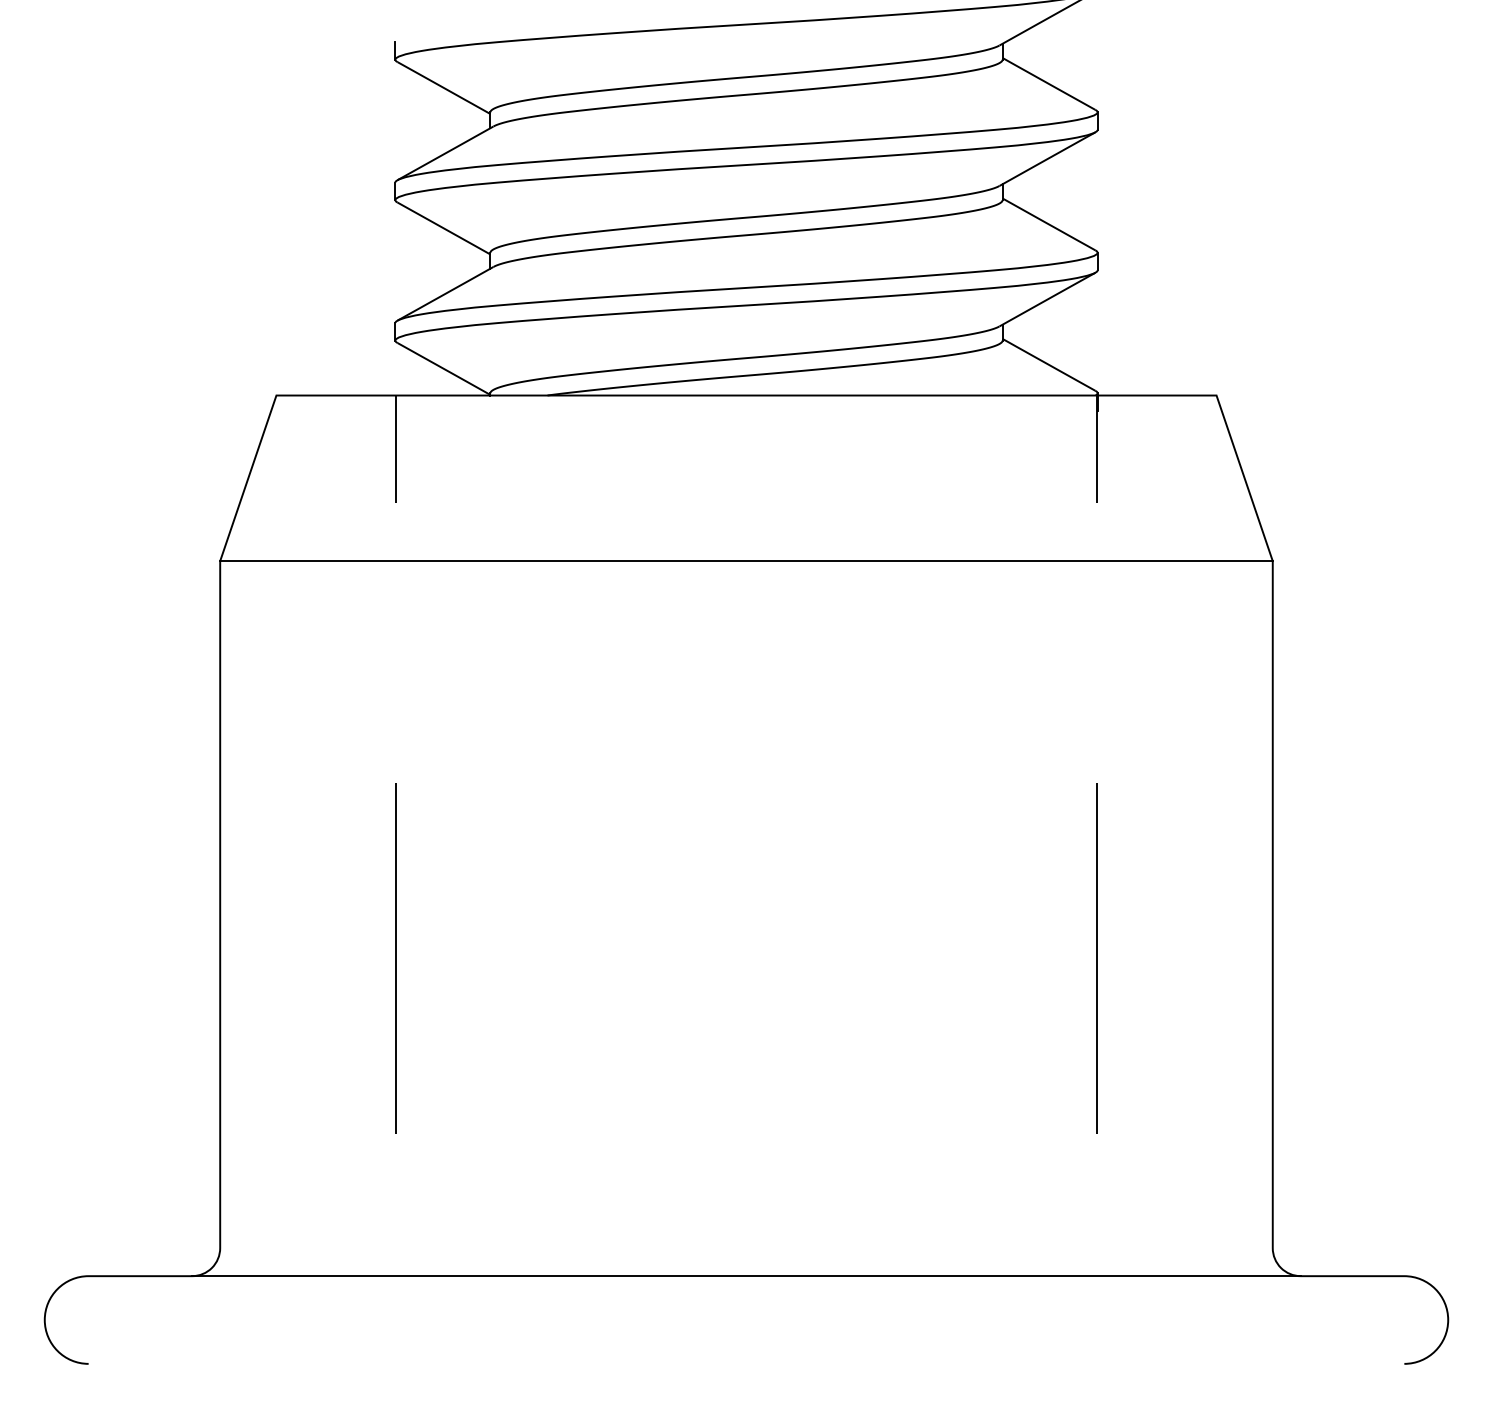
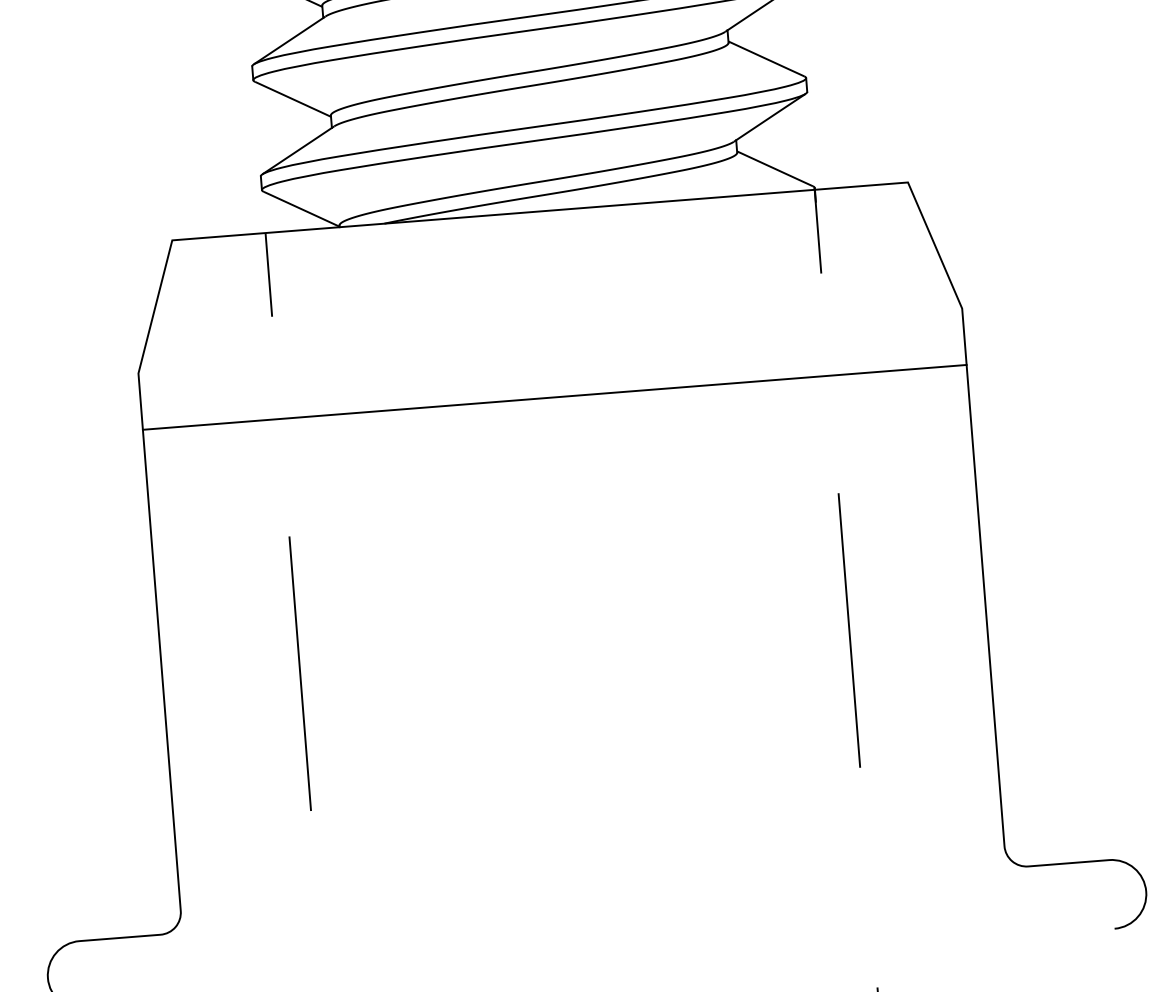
line: (746, 561) -> (554, 397), moved
line: (746, 1276) -> (594, 900), removed

